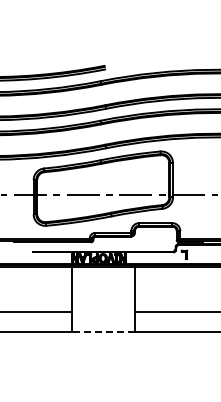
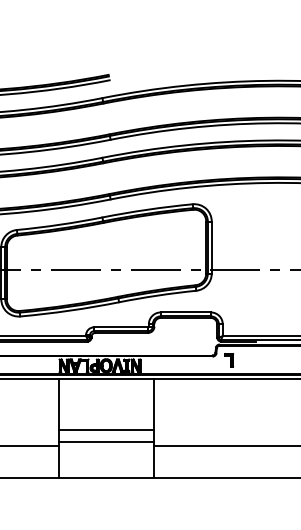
line: (103, 300) -> (106, 429), added
line: (103, 309) -> (106, 442), added
line: (102, 332) -> (105, 477), dashed -> solid

